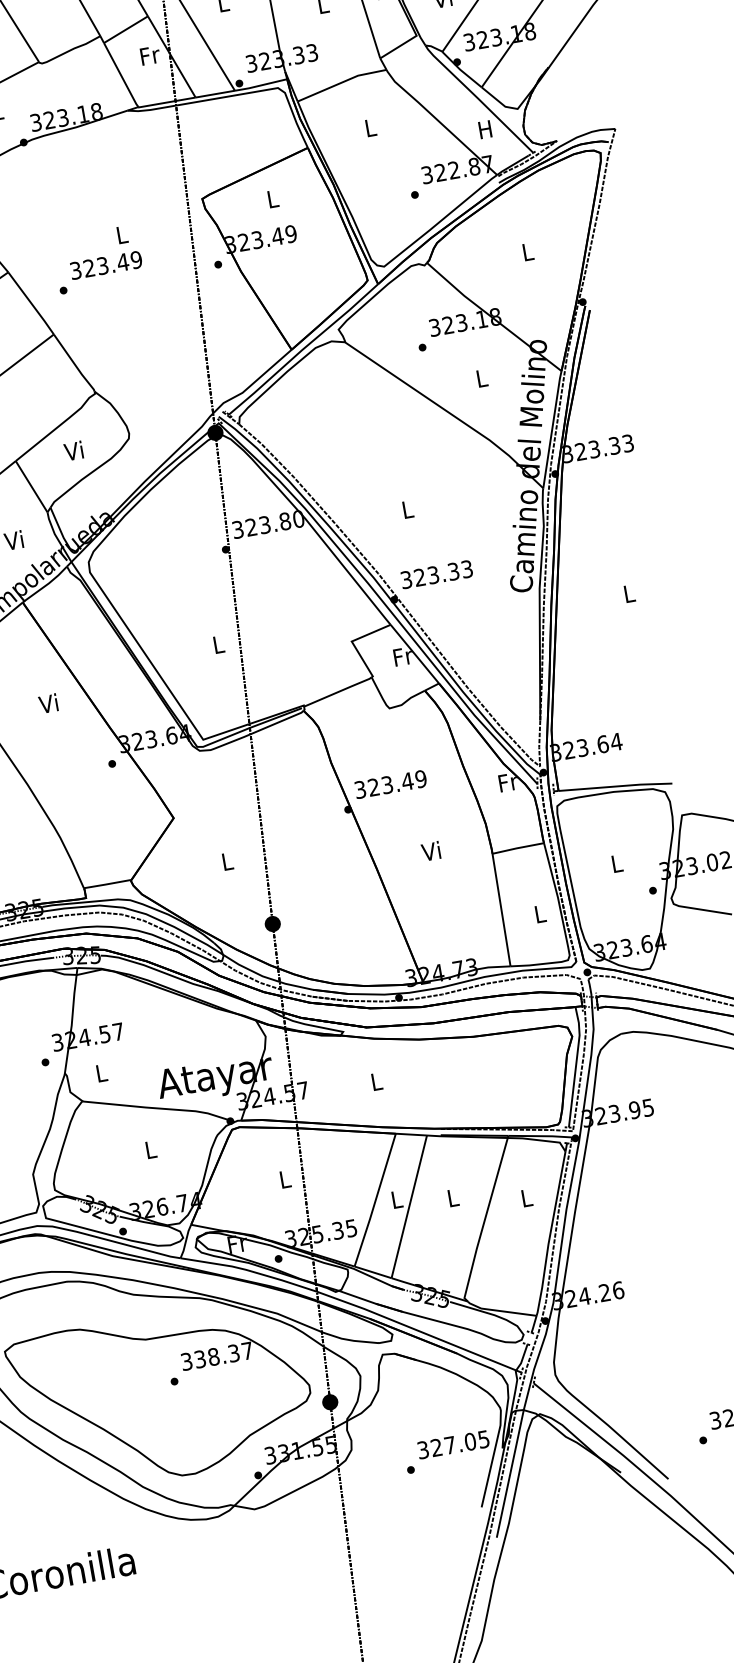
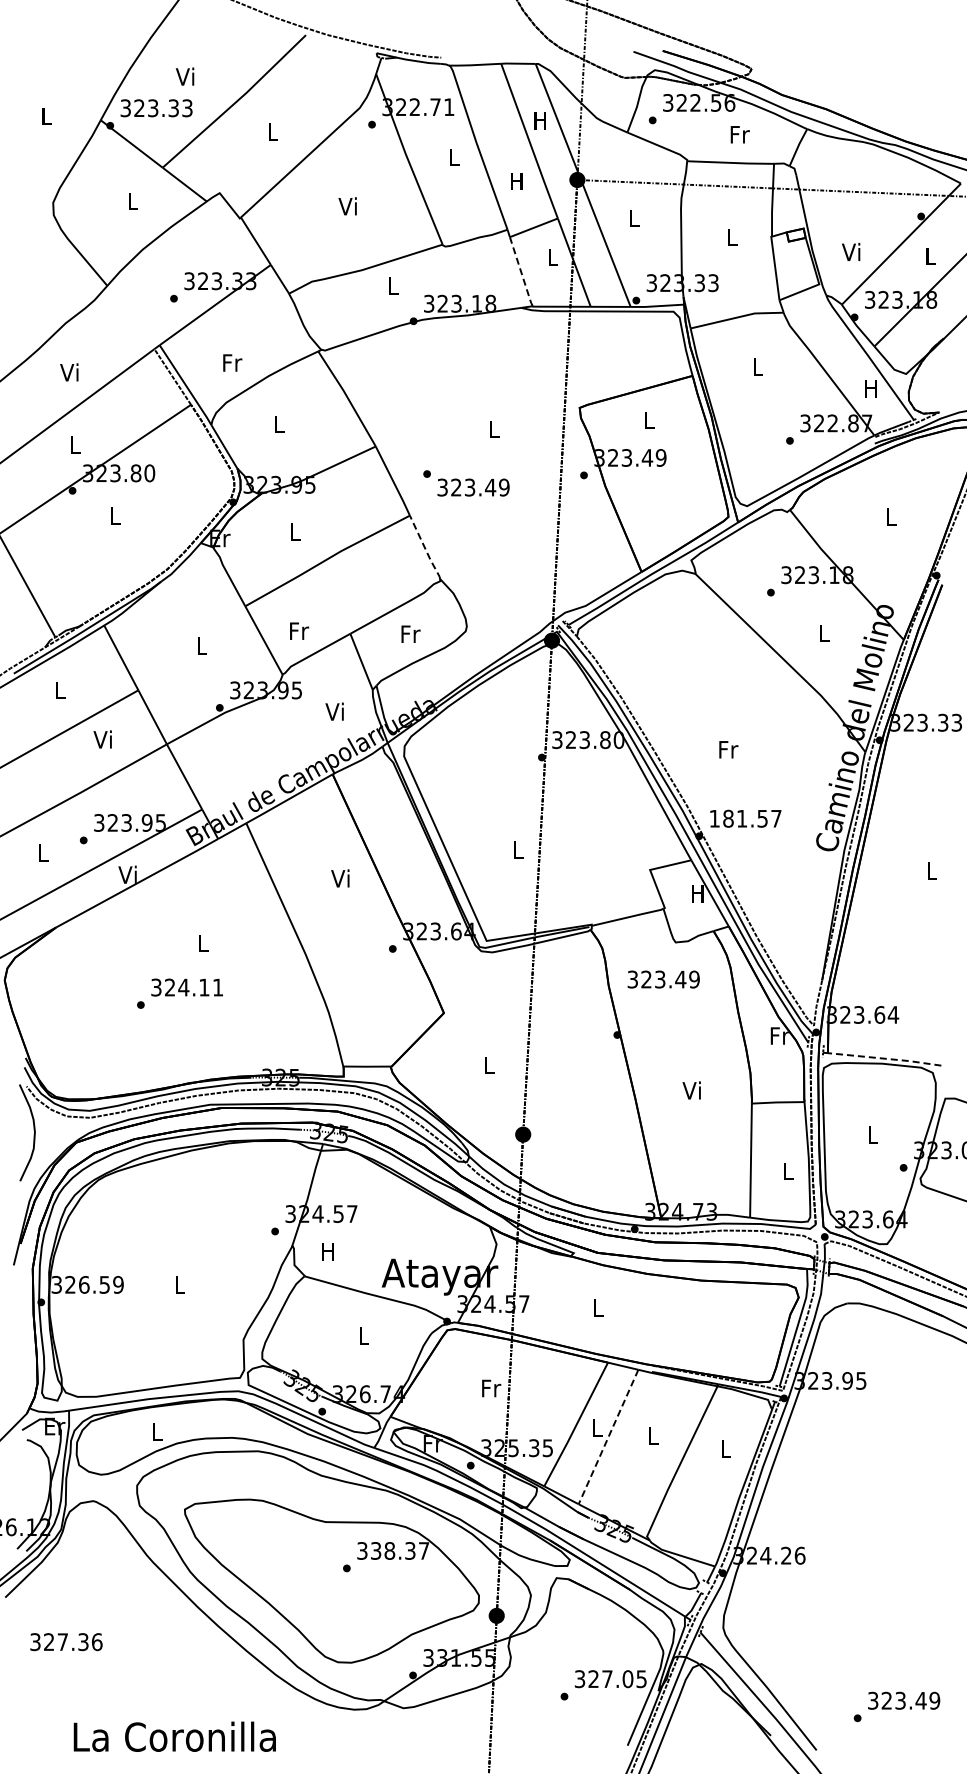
text: (150, 55) -> (553, 257), Fr -> L
line: (121, 74) -> (521, 271), solid -> dashed
text: (106, 265) -> (473, 487), moved
line: (74, 364) -> (425, 548), solid -> dashed
text: (74, 450) -> (410, 633), Vi -> Fr
text: (408, 509) -> (728, 749), L -> Fr
text: (436, 574) -> (745, 818), 323.33 -> 181.57
text: (403, 656) -> (698, 893), Fr -> H
text: (390, 784) -> (663, 979), moved
line: (616, 786) -> (885, 1058), solid -> dashed
text: (100, 1073) -> (327, 1251), L -> H
text: (285, 1179) -> (491, 1388), L -> Fr
line: (409, 1207) -> (608, 1437), solid -> dashed

